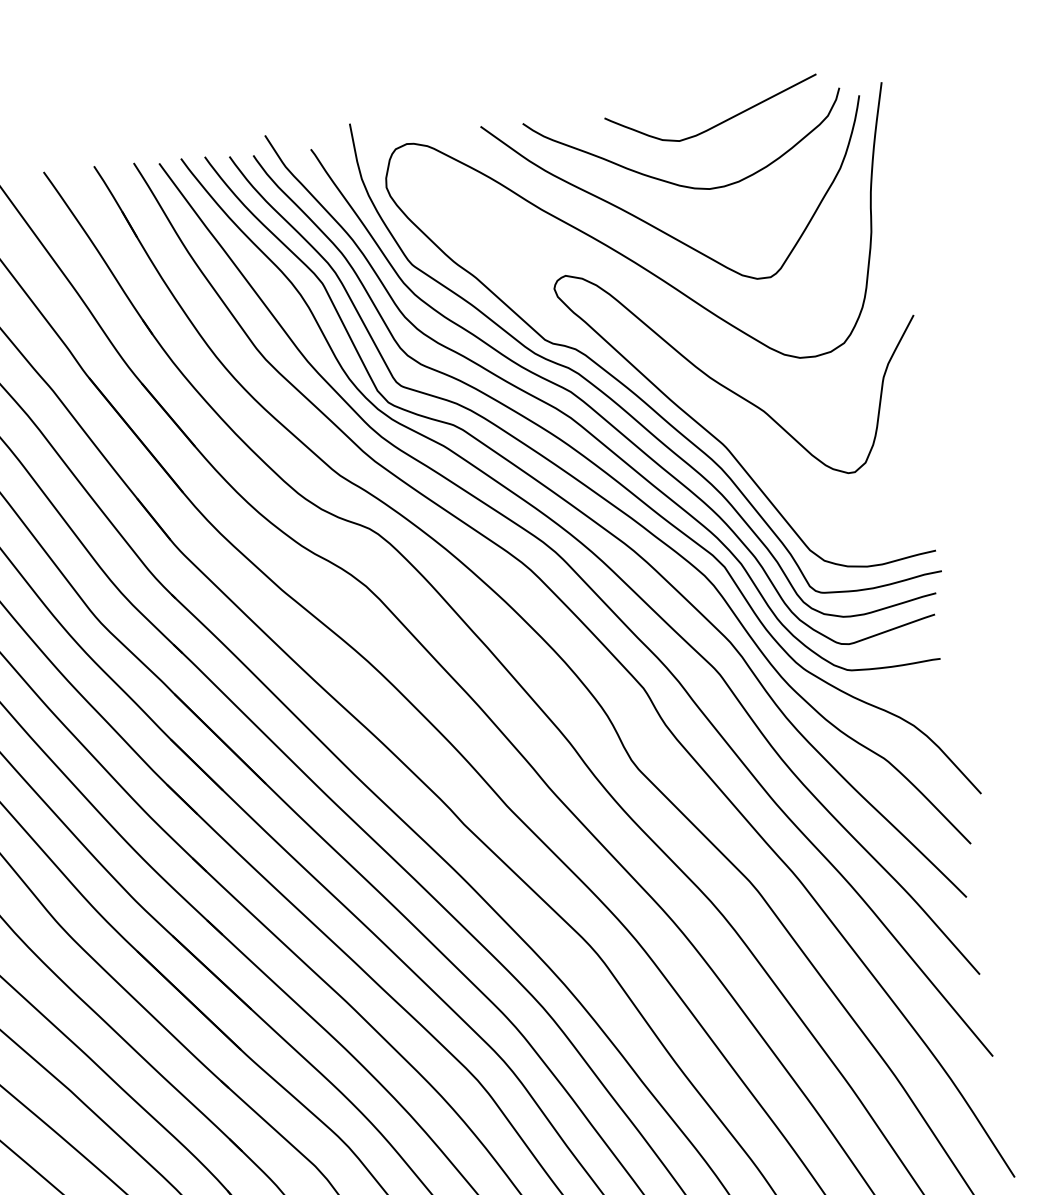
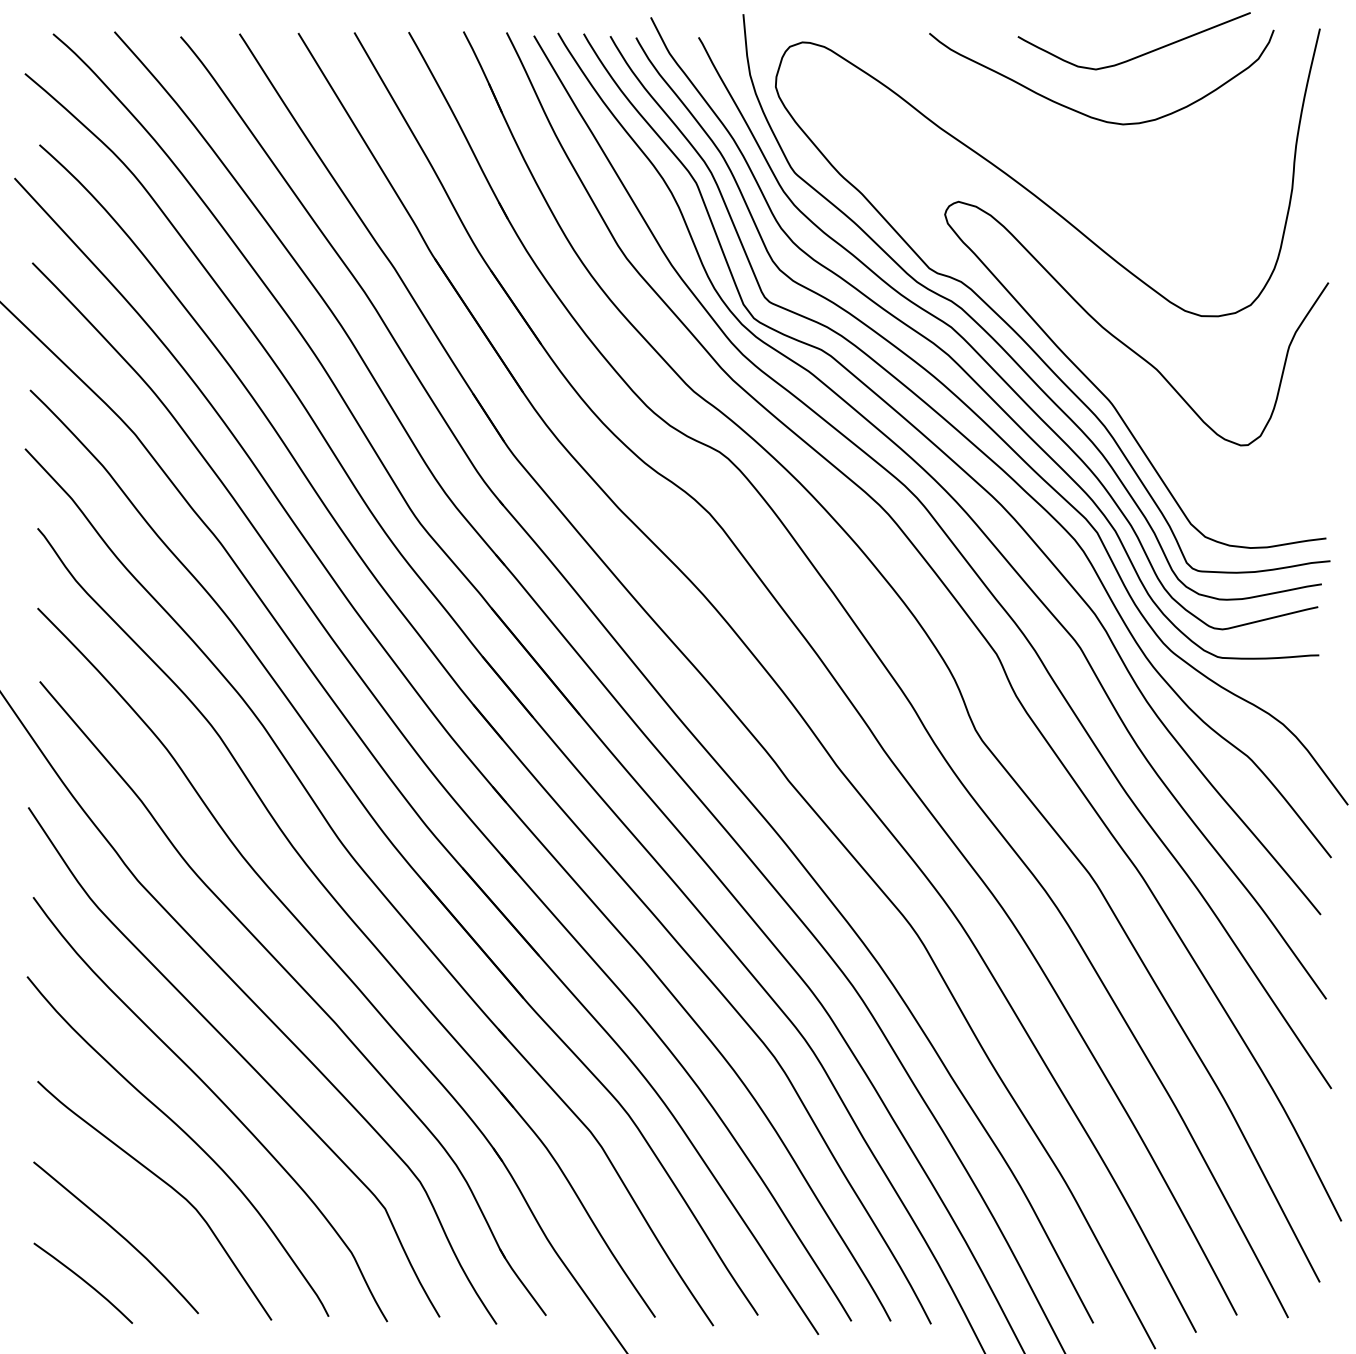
curve: (662, 230) -> (1067, 163), removed

